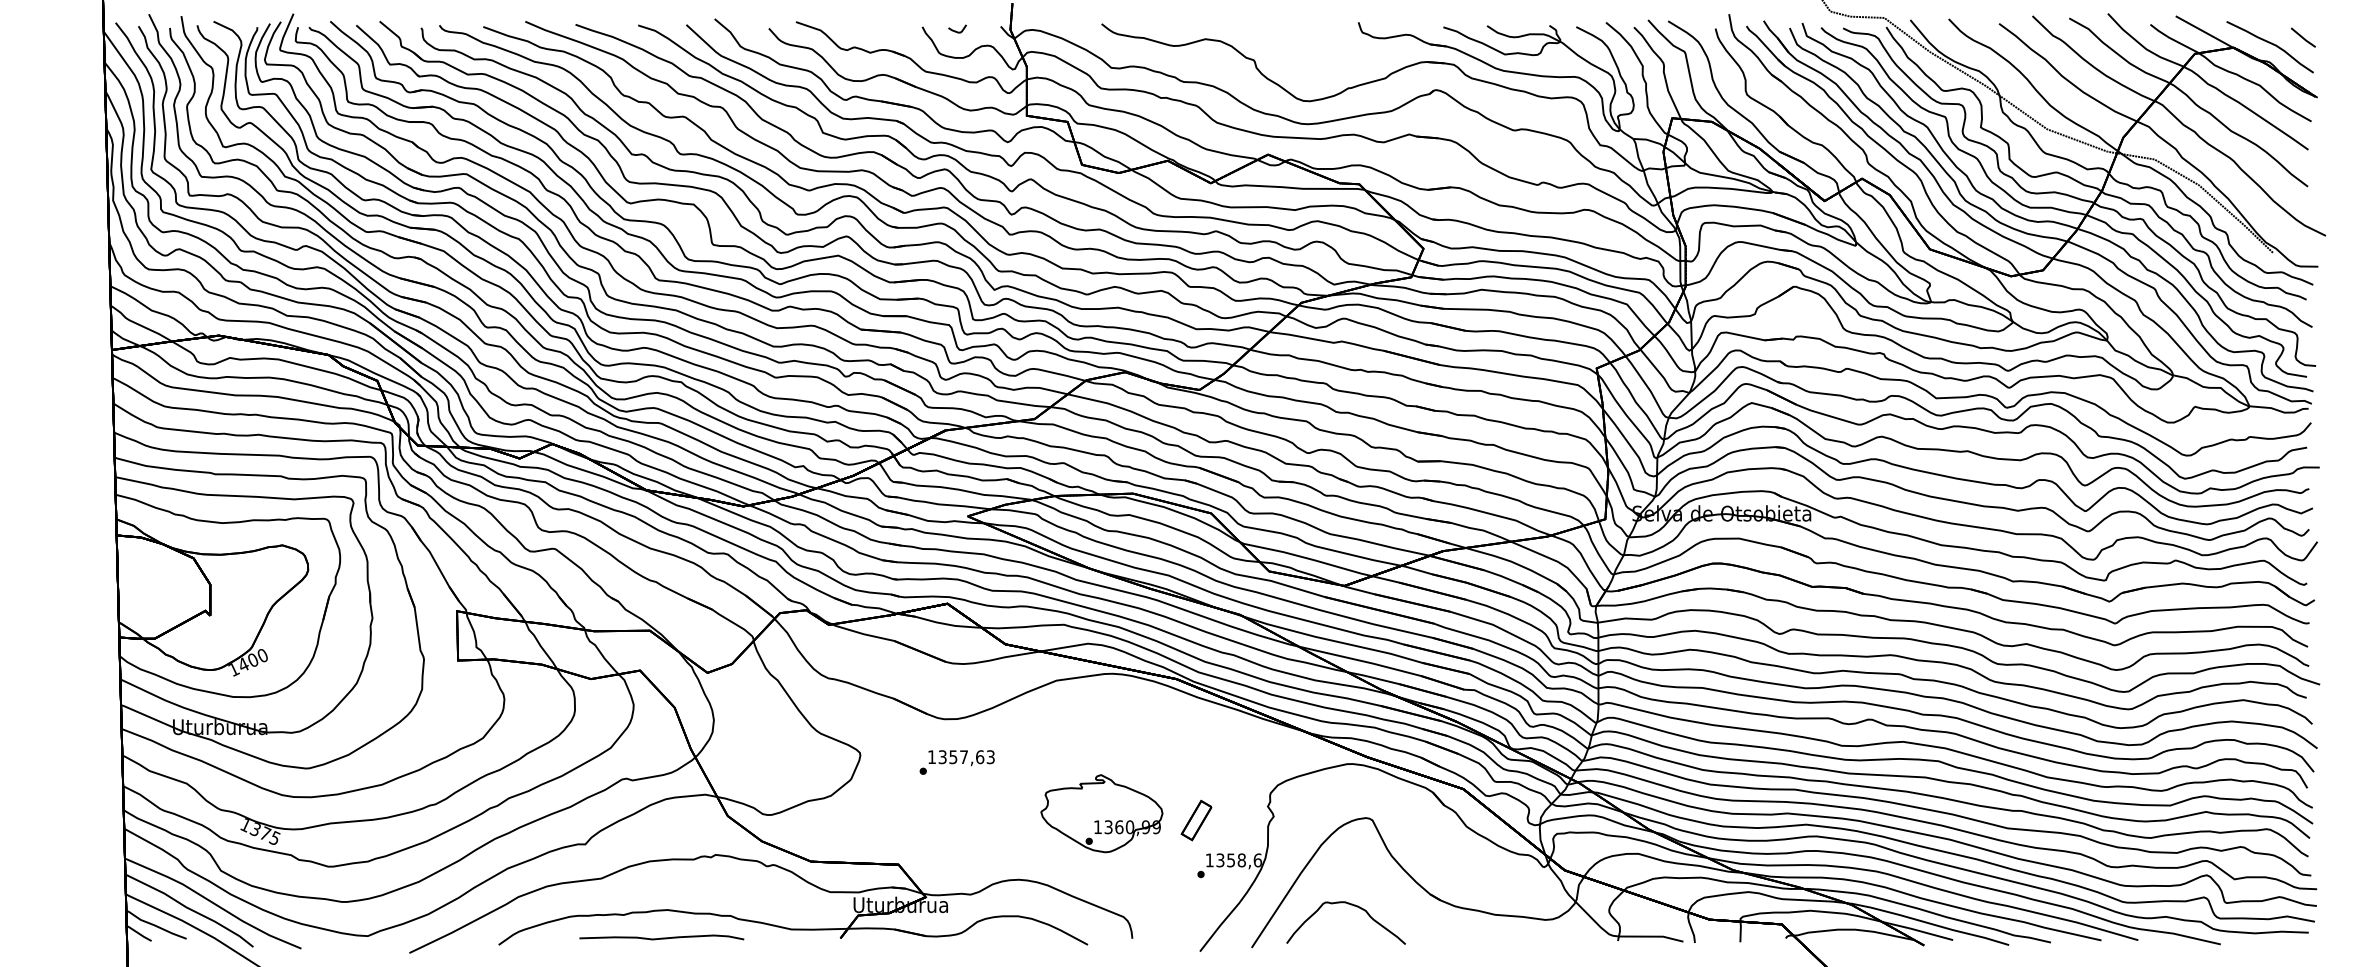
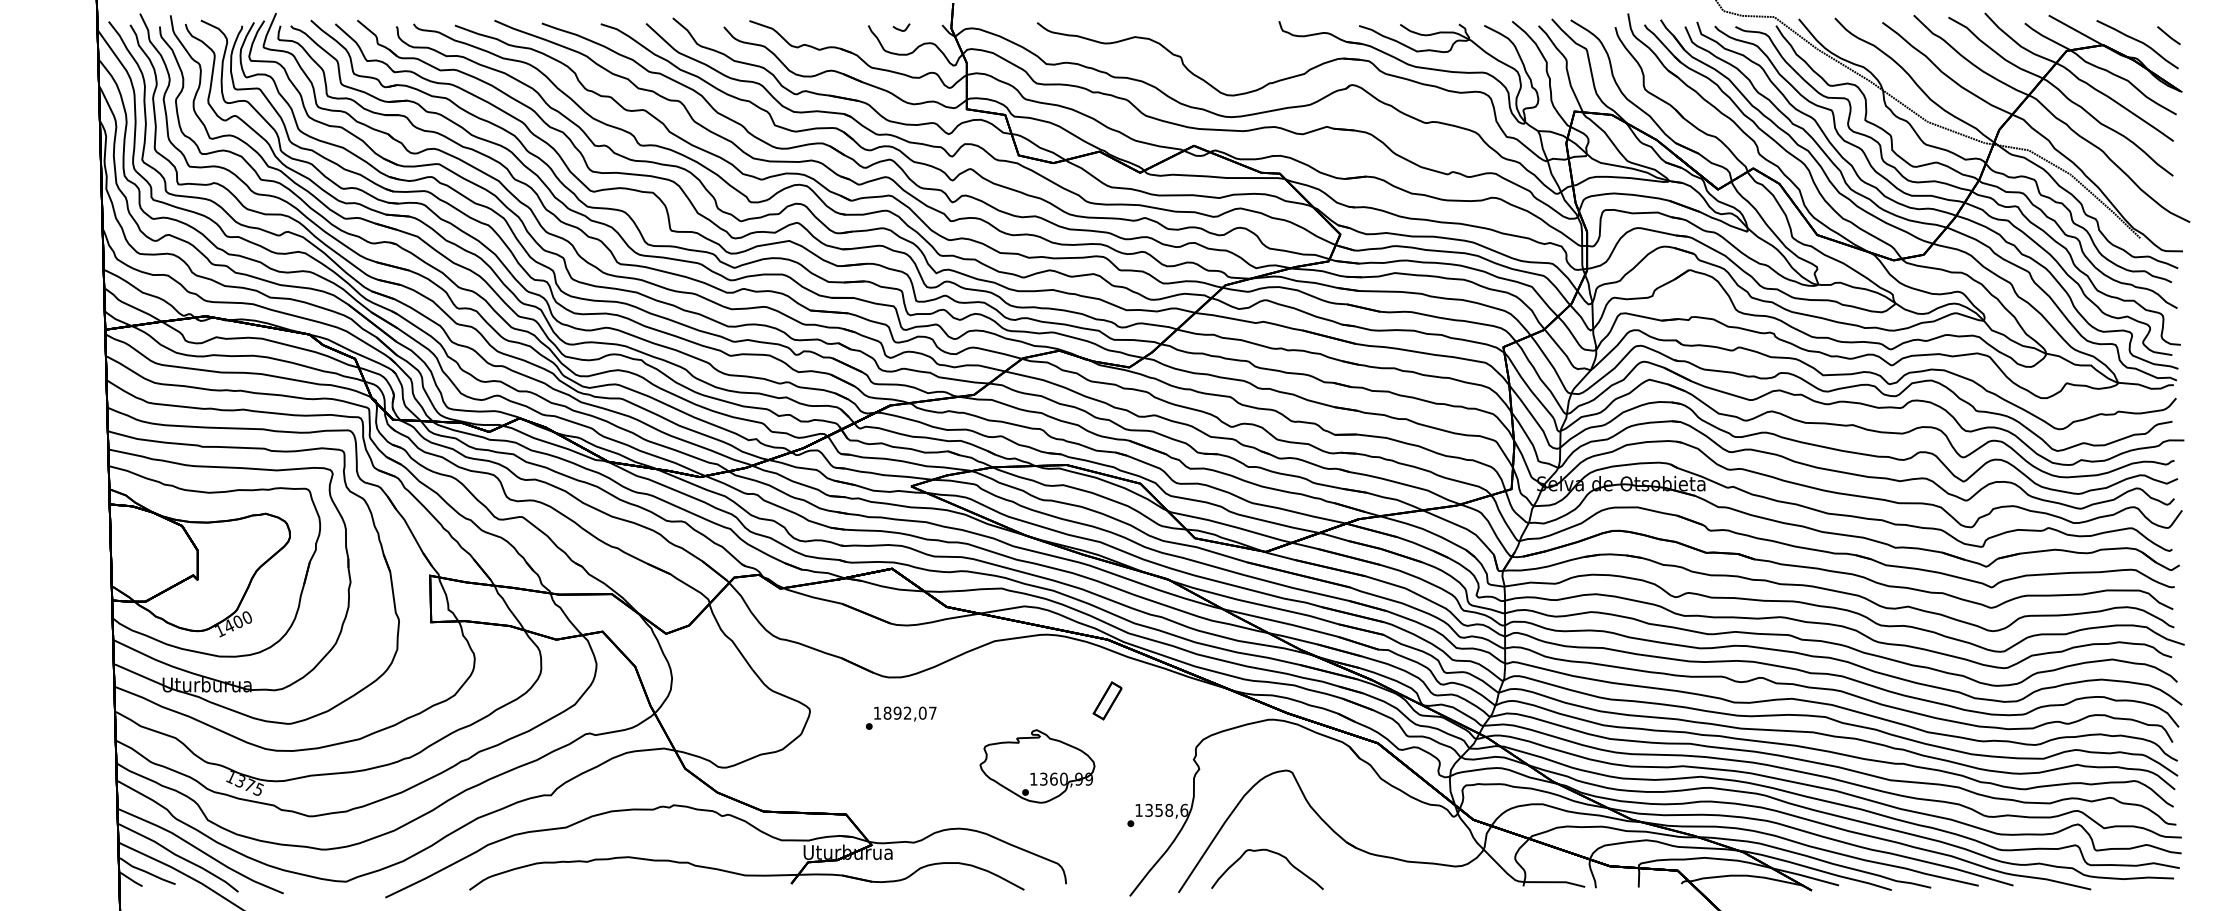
text: (966, 756) -> (909, 712), 1357,63 -> 1892,07
part: (1196, 820) -> (1107, 700), moved
curve: (661, 937) -> (622, 883), removed

